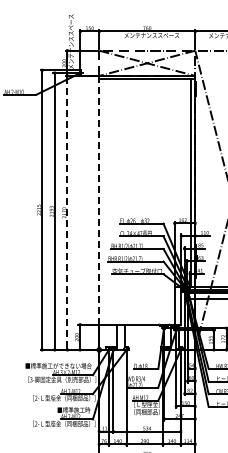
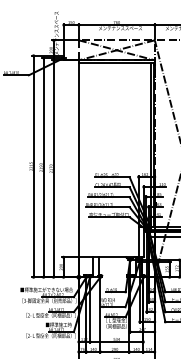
line: (99, 200) -> (79, 158), dashed -> solid
line: (67, 212) -> (53, 168), dashed -> solid

